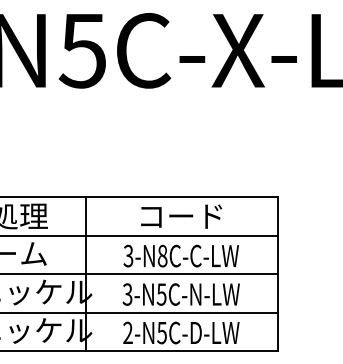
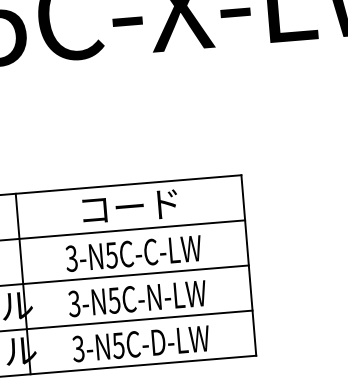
text: (162, 255) -> (111, 254), 3-N8C-C-LW -> 3-N5C-C-LW
text: (127, 333) -> (77, 349), 2-N5C-D-LW -> 3-N5C-D-LW

